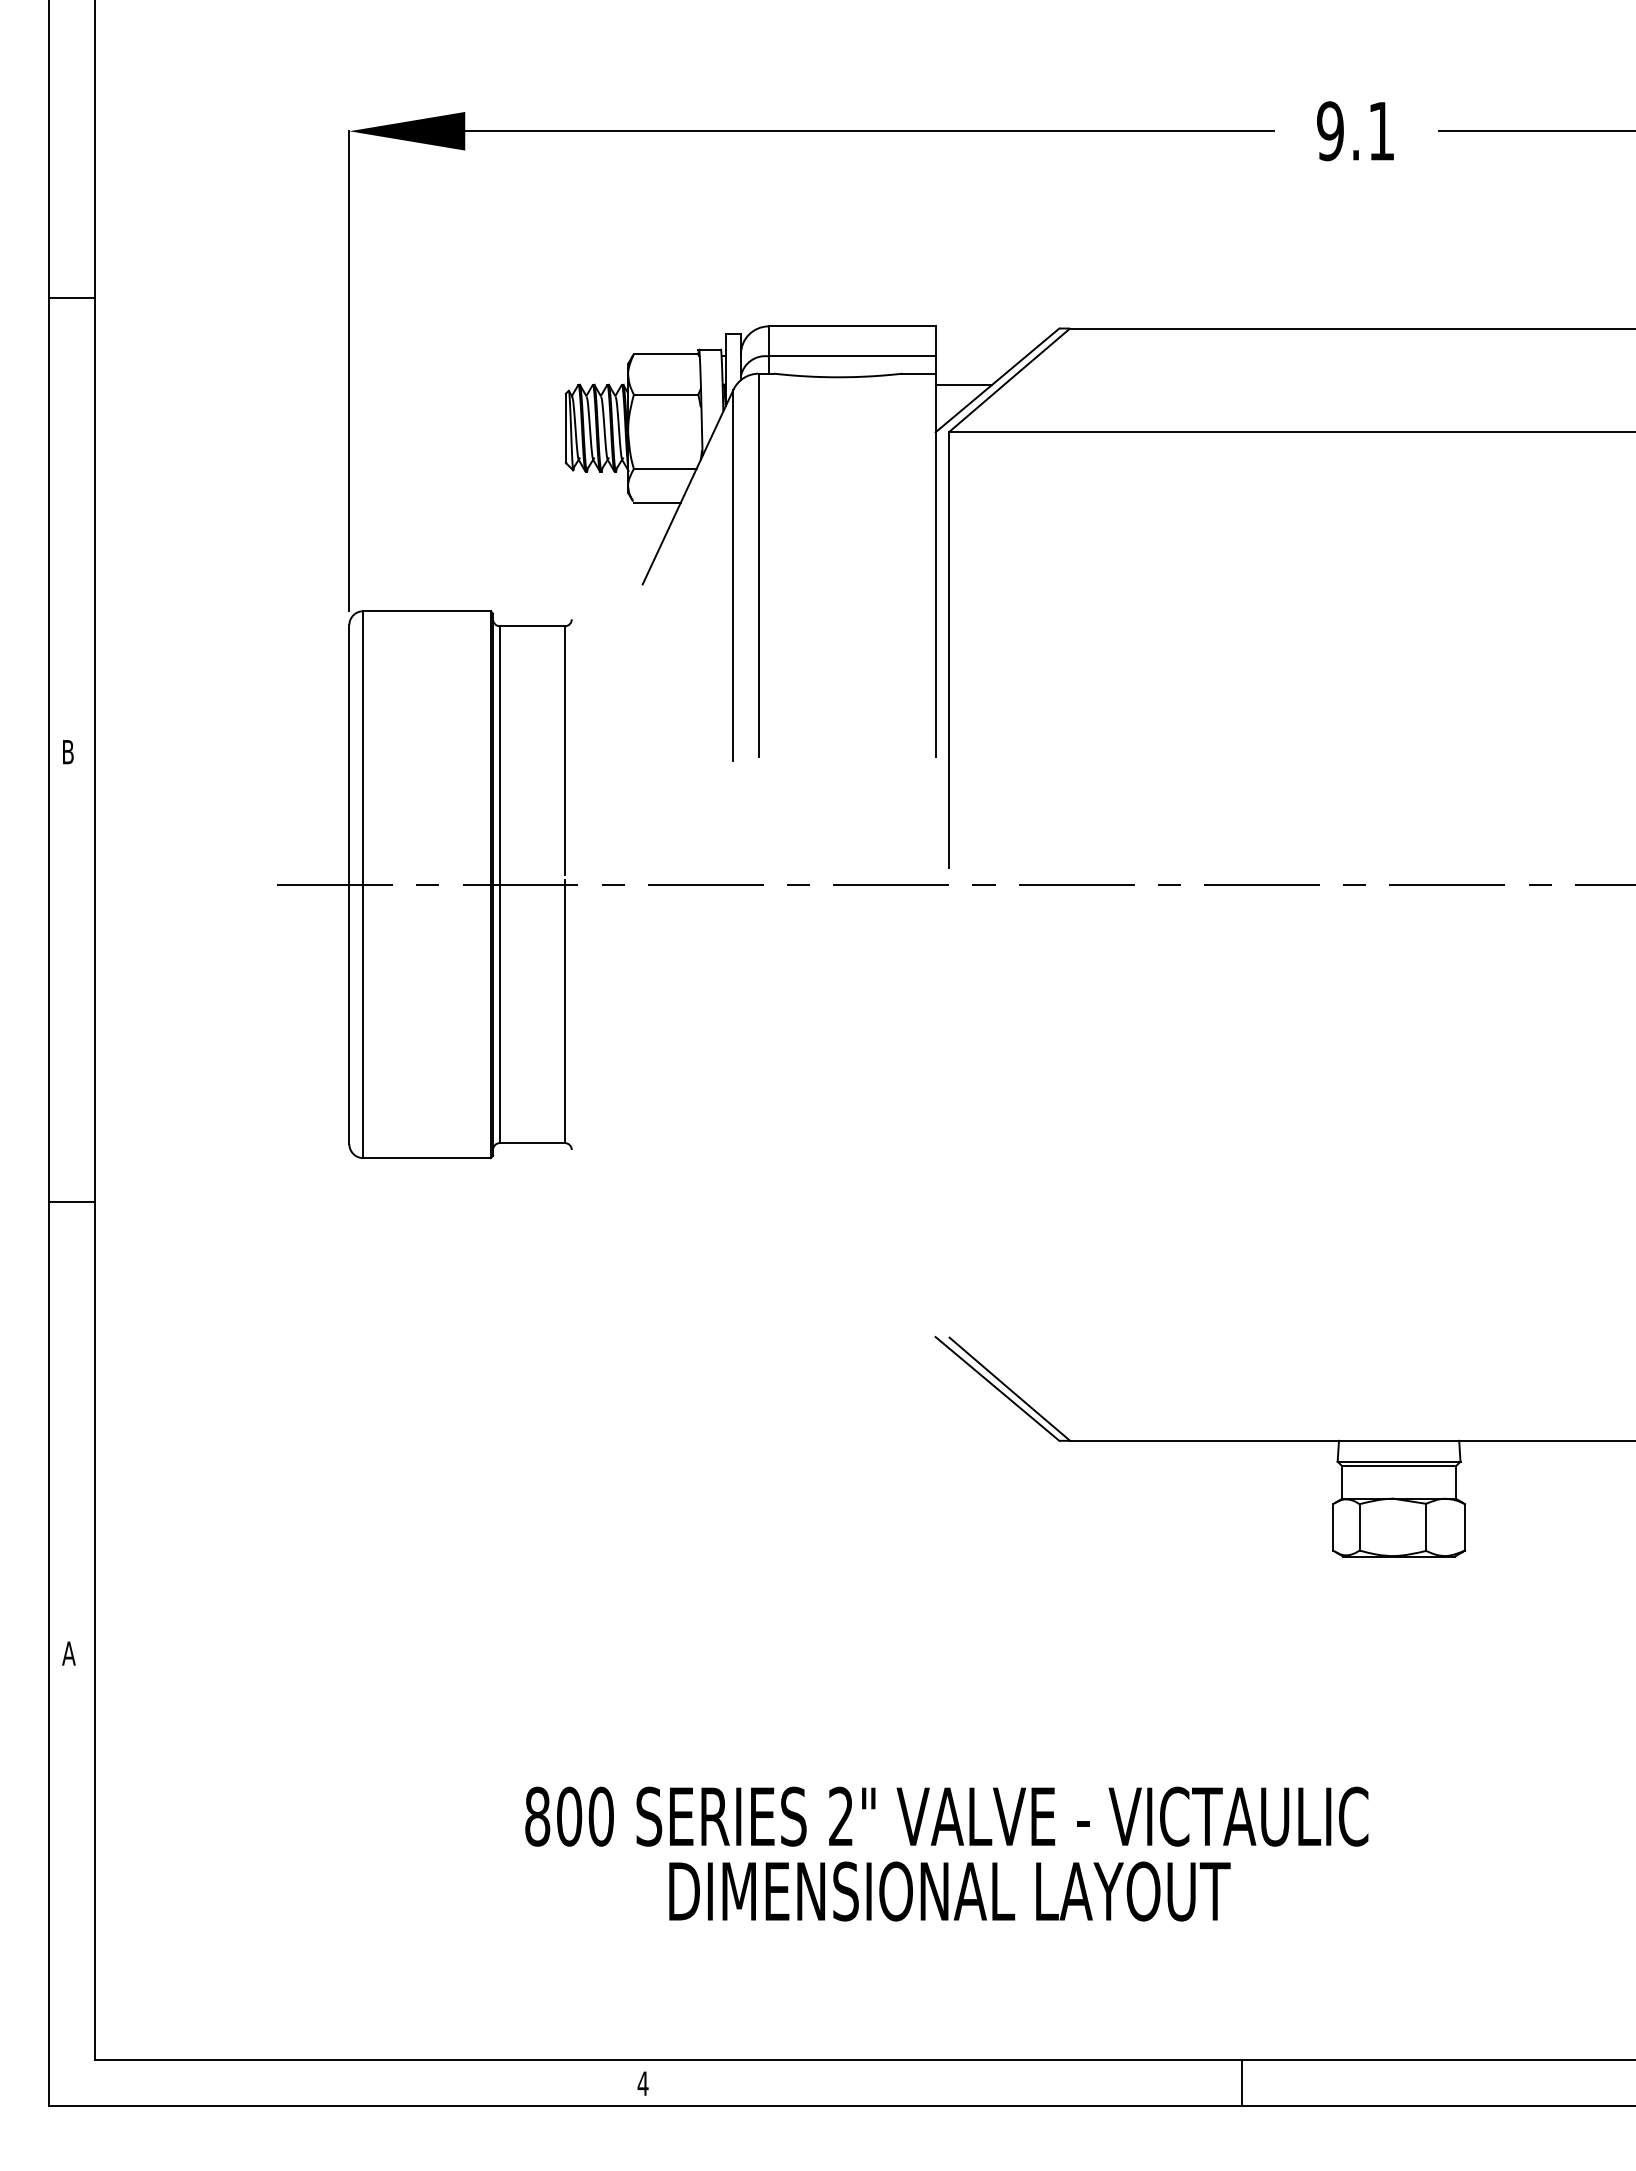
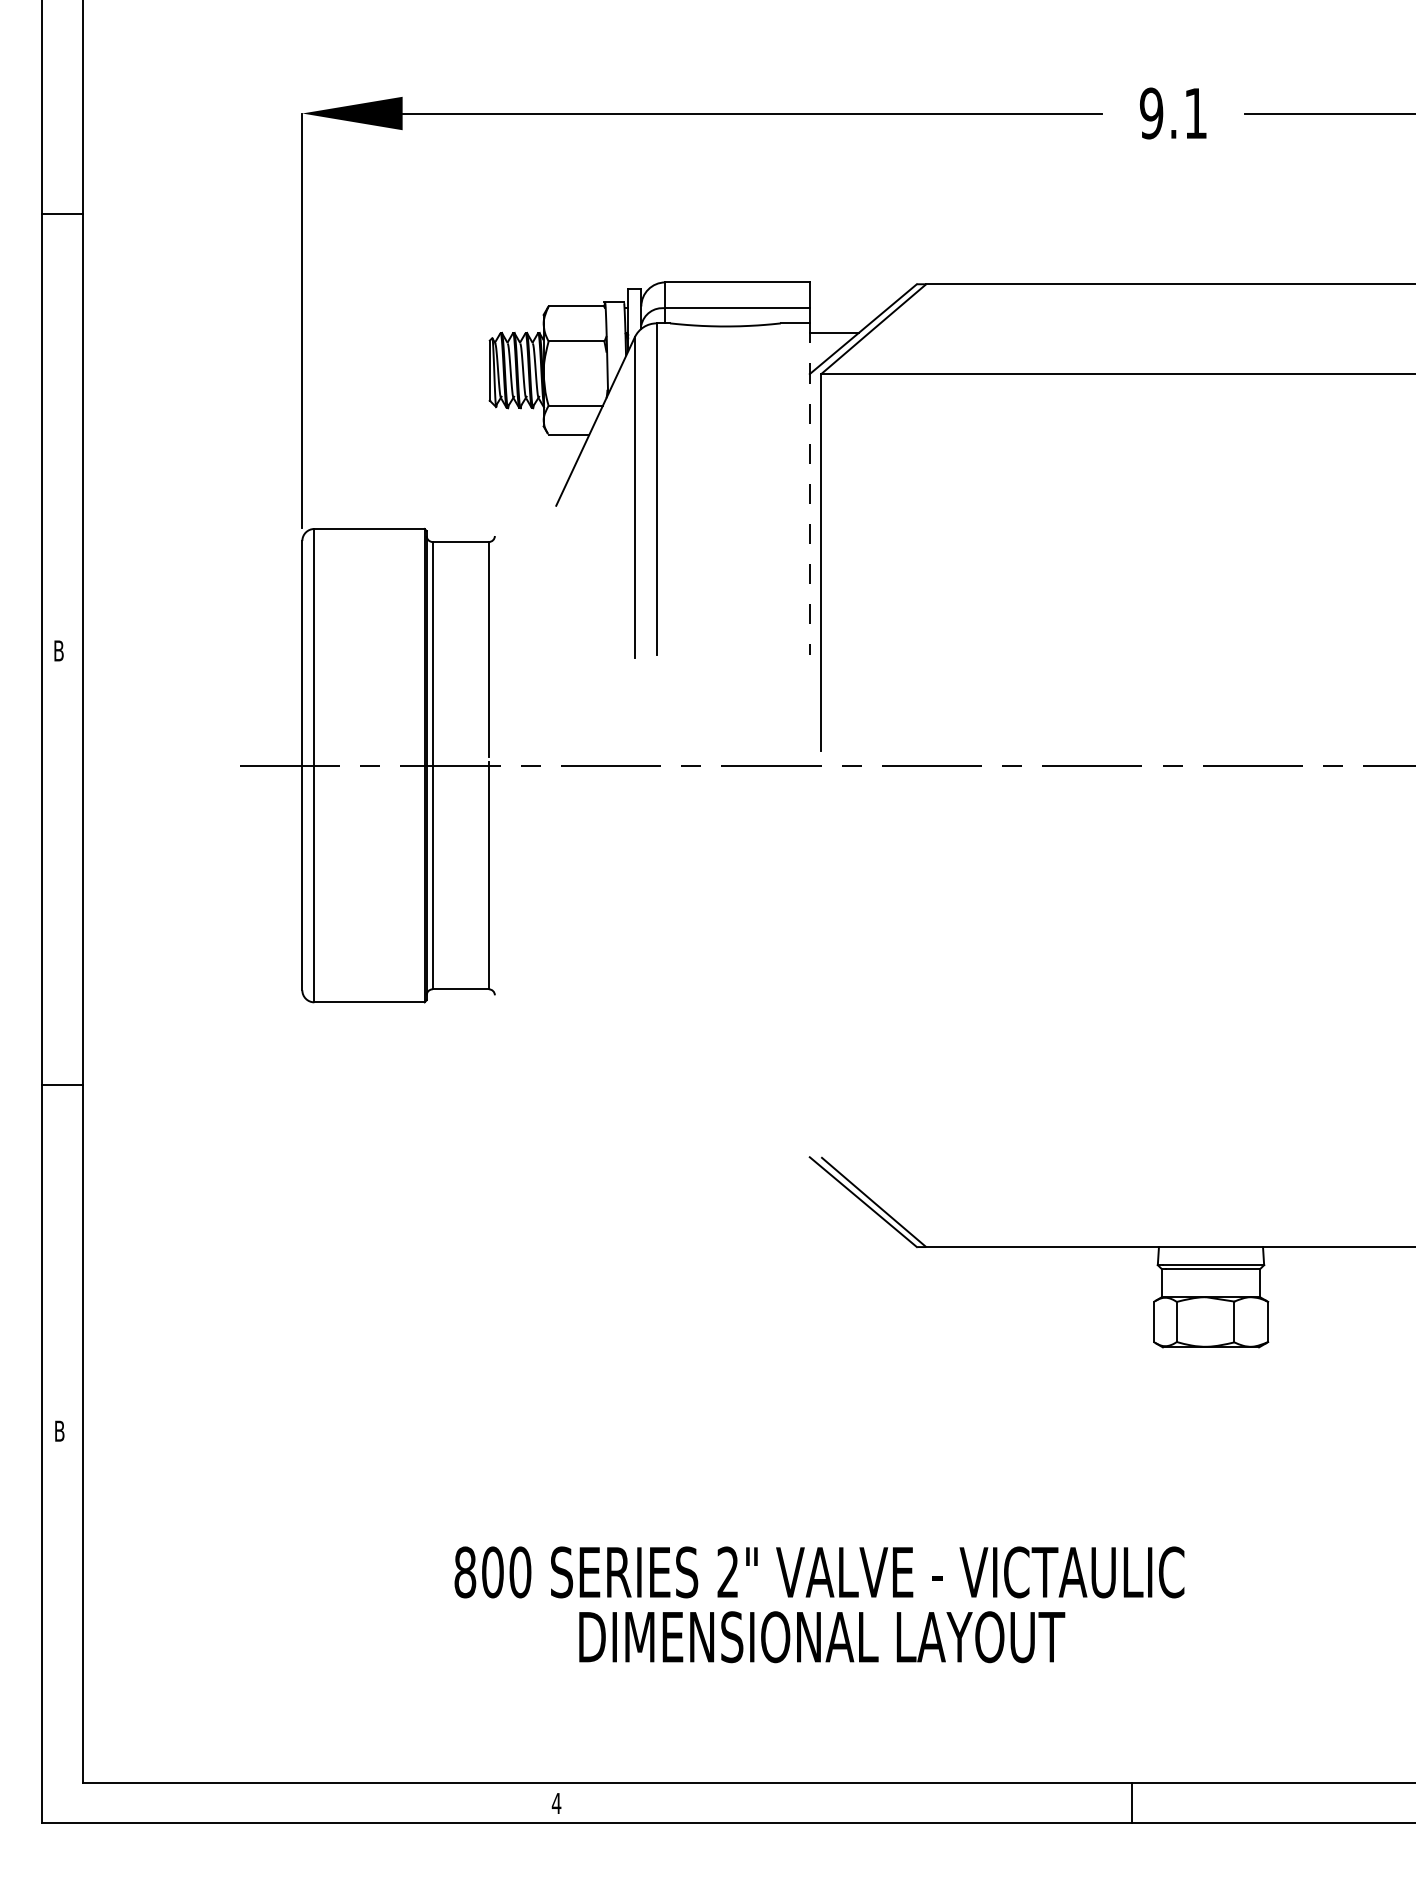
line: (72, 298) -> (62, 214), moved
line: (935, 565) -> (809, 489), solid -> dashed
line: (72, 1202) -> (62, 1085), moved
text: (68, 1653) -> (59, 1431), A -> B
line: (1242, 2082) -> (1131, 1802), moved

